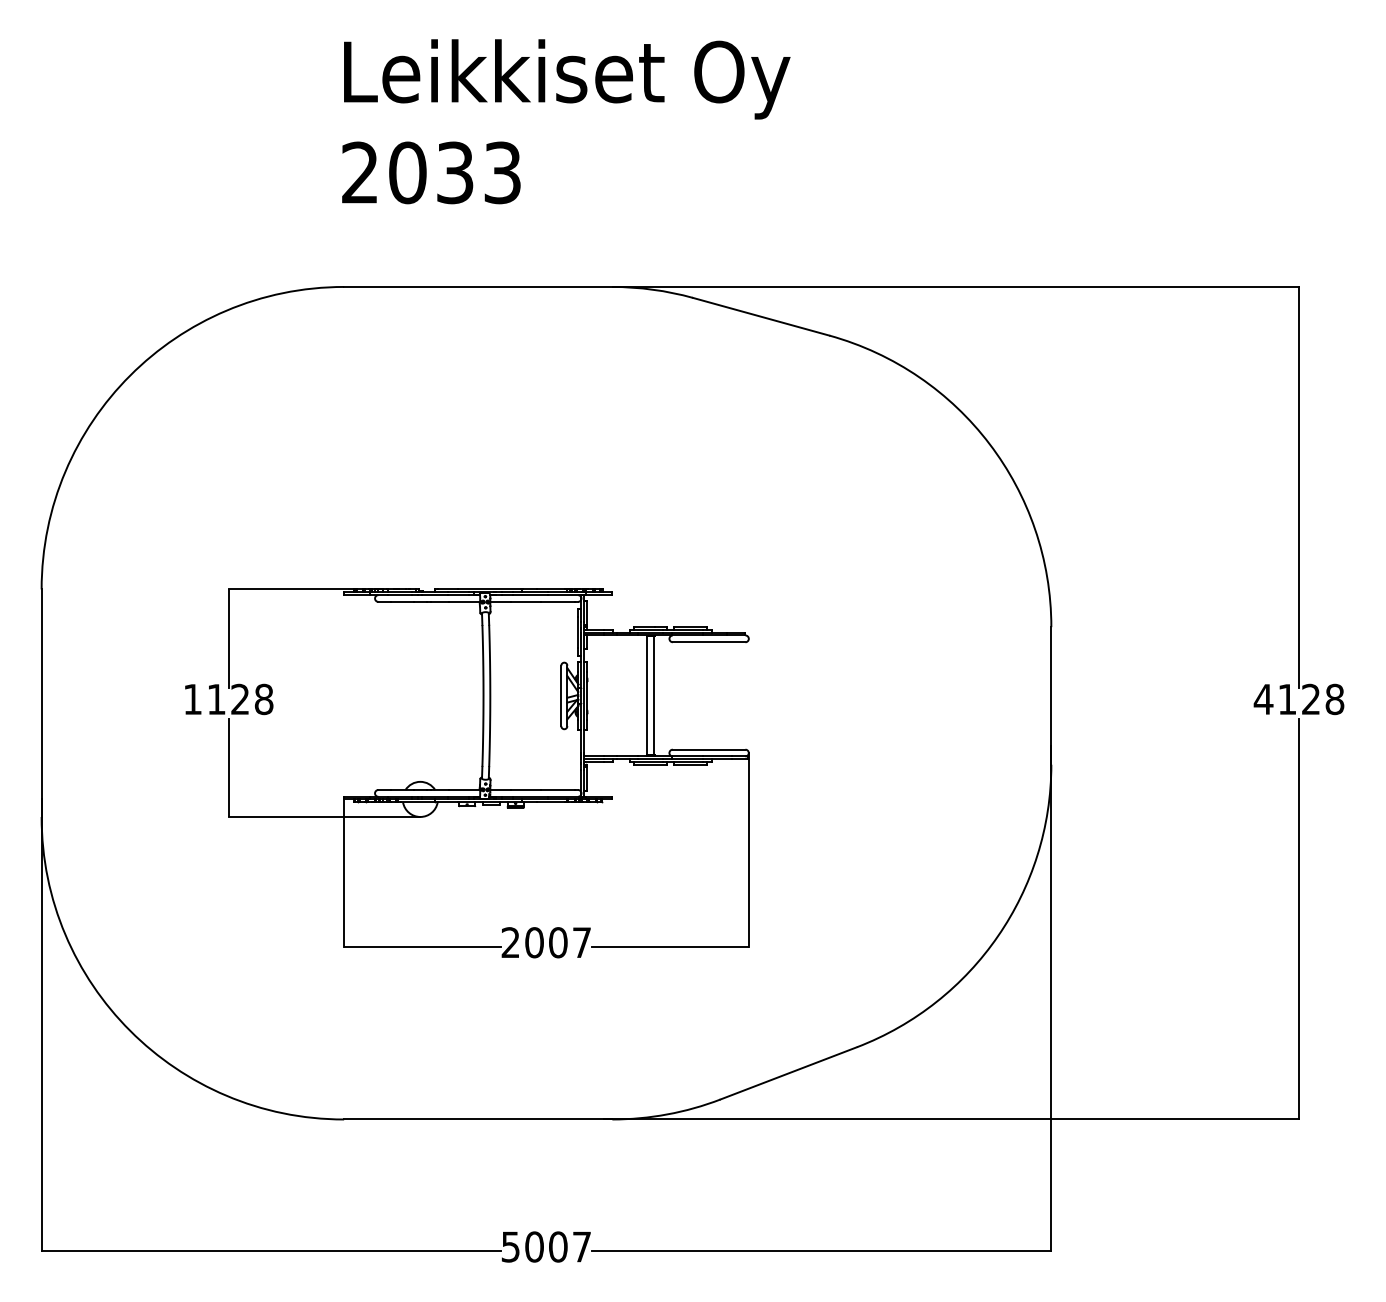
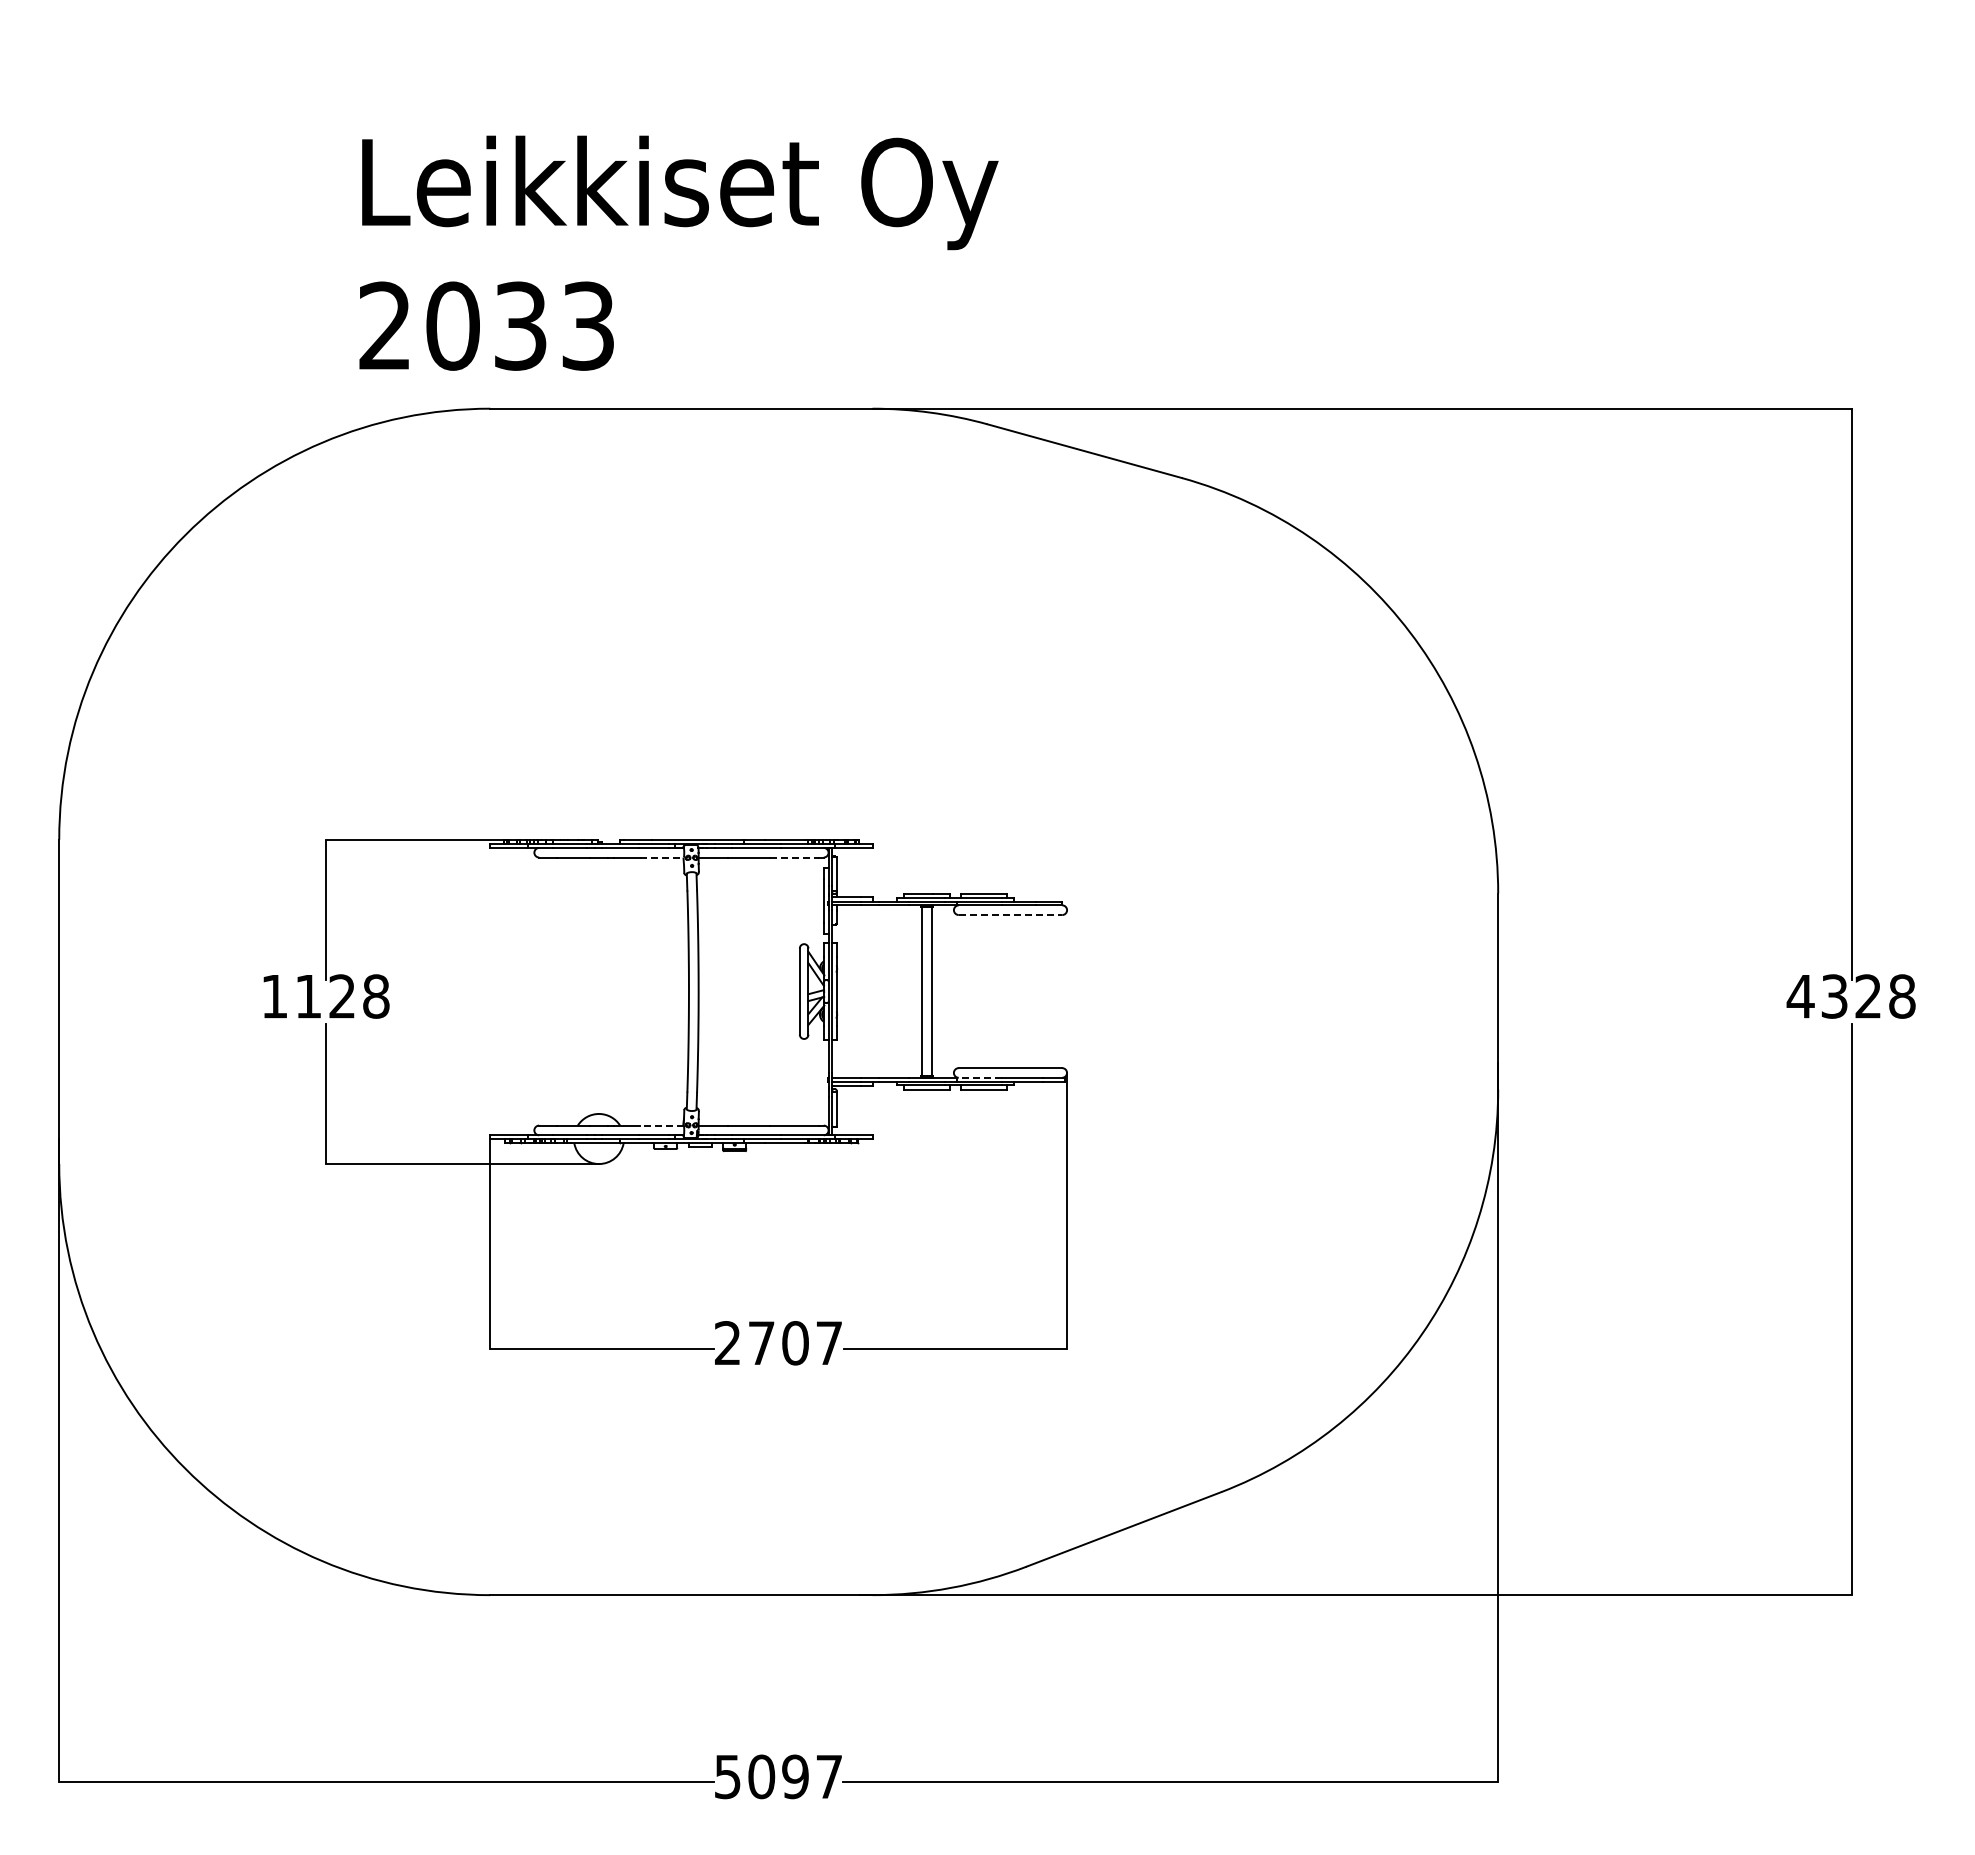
text: (565, 121) -> (678, 252), moved
line: (464, 601) -> (661, 857), solid -> dashed
line: (558, 601) -> (795, 857), solid -> dashed
line: (709, 642) -> (1010, 915), solid -> dashed
text: (1287, 699) -> (1834, 996), 4128 -> 4328
line: (687, 756) -> (979, 1077), solid -> dashed
line: (464, 789) -> (661, 1125), solid -> dashed
text: (534, 942) -> (761, 1343), 2007 -> 2707
text: (558, 1246) -> (795, 1776), 5007 -> 5097

